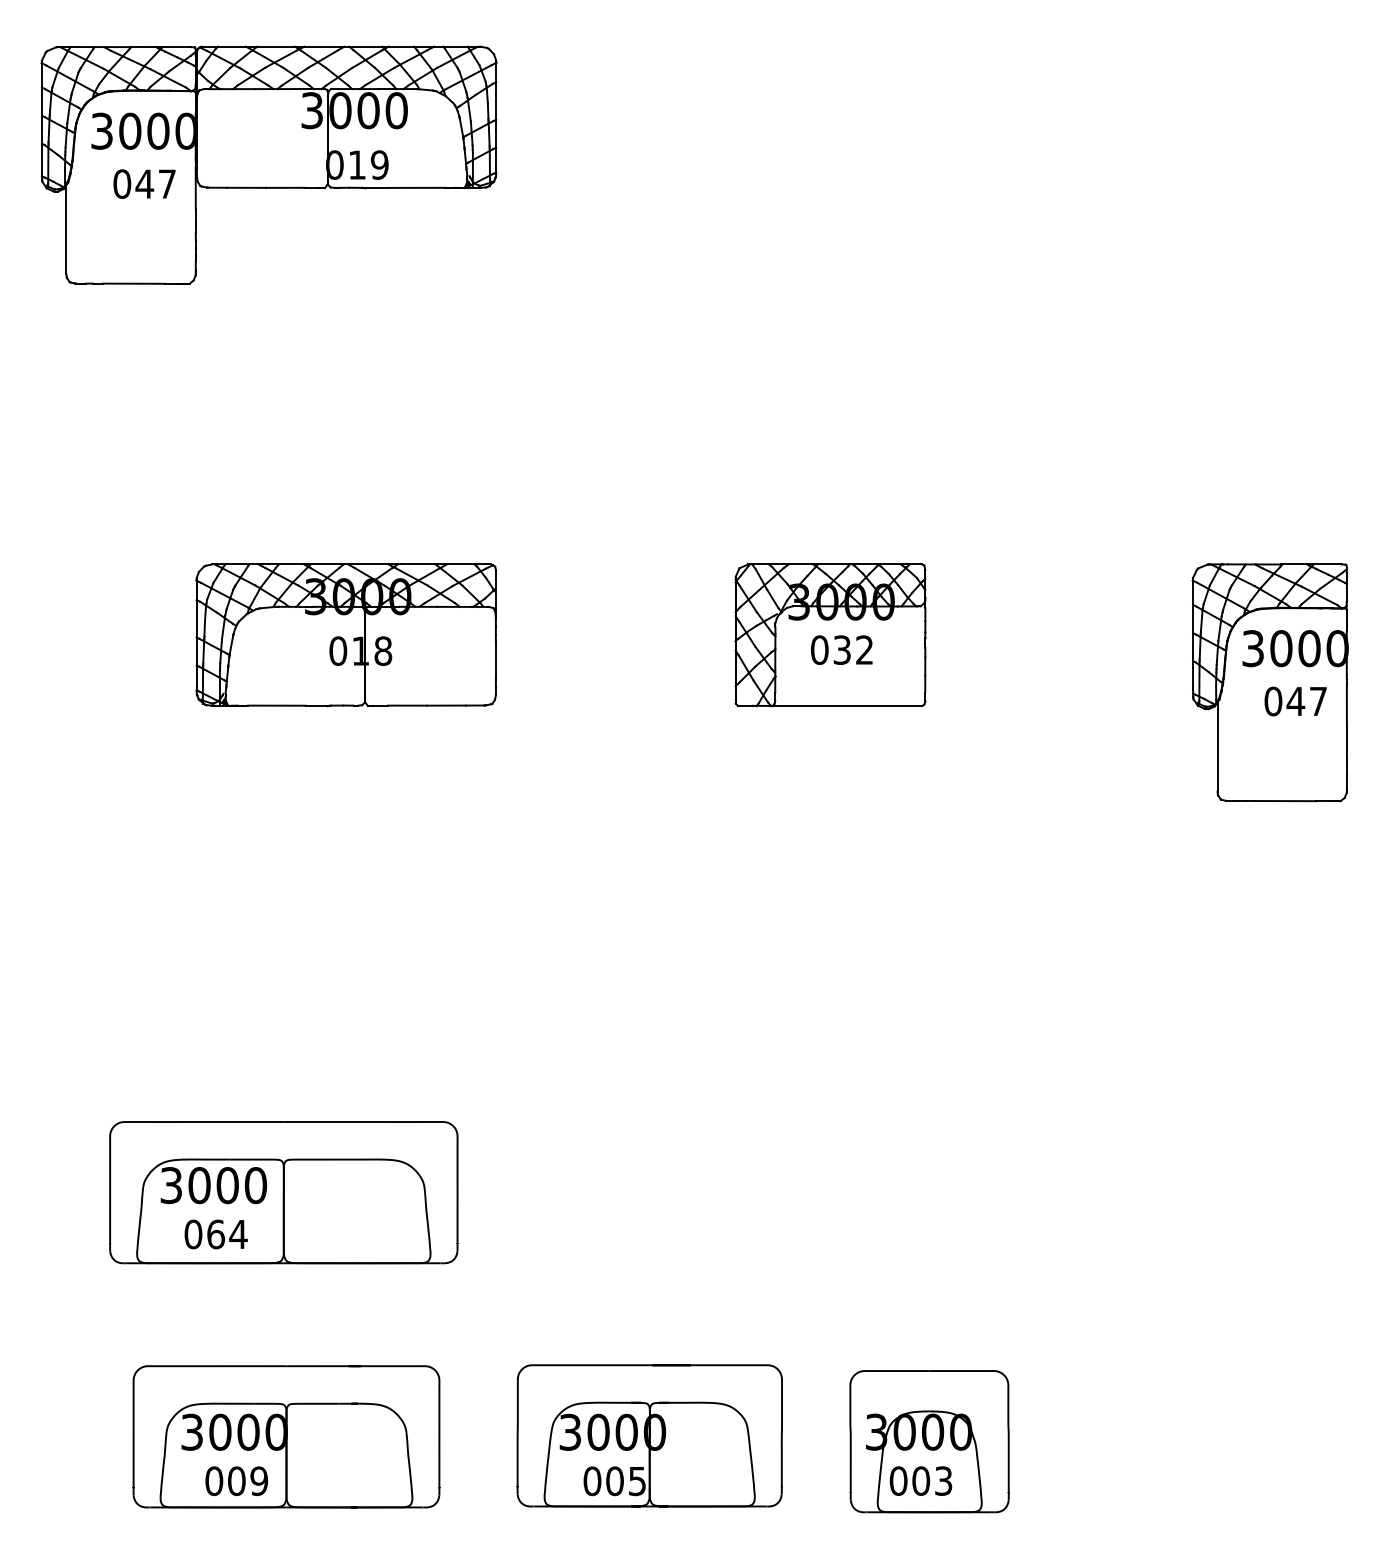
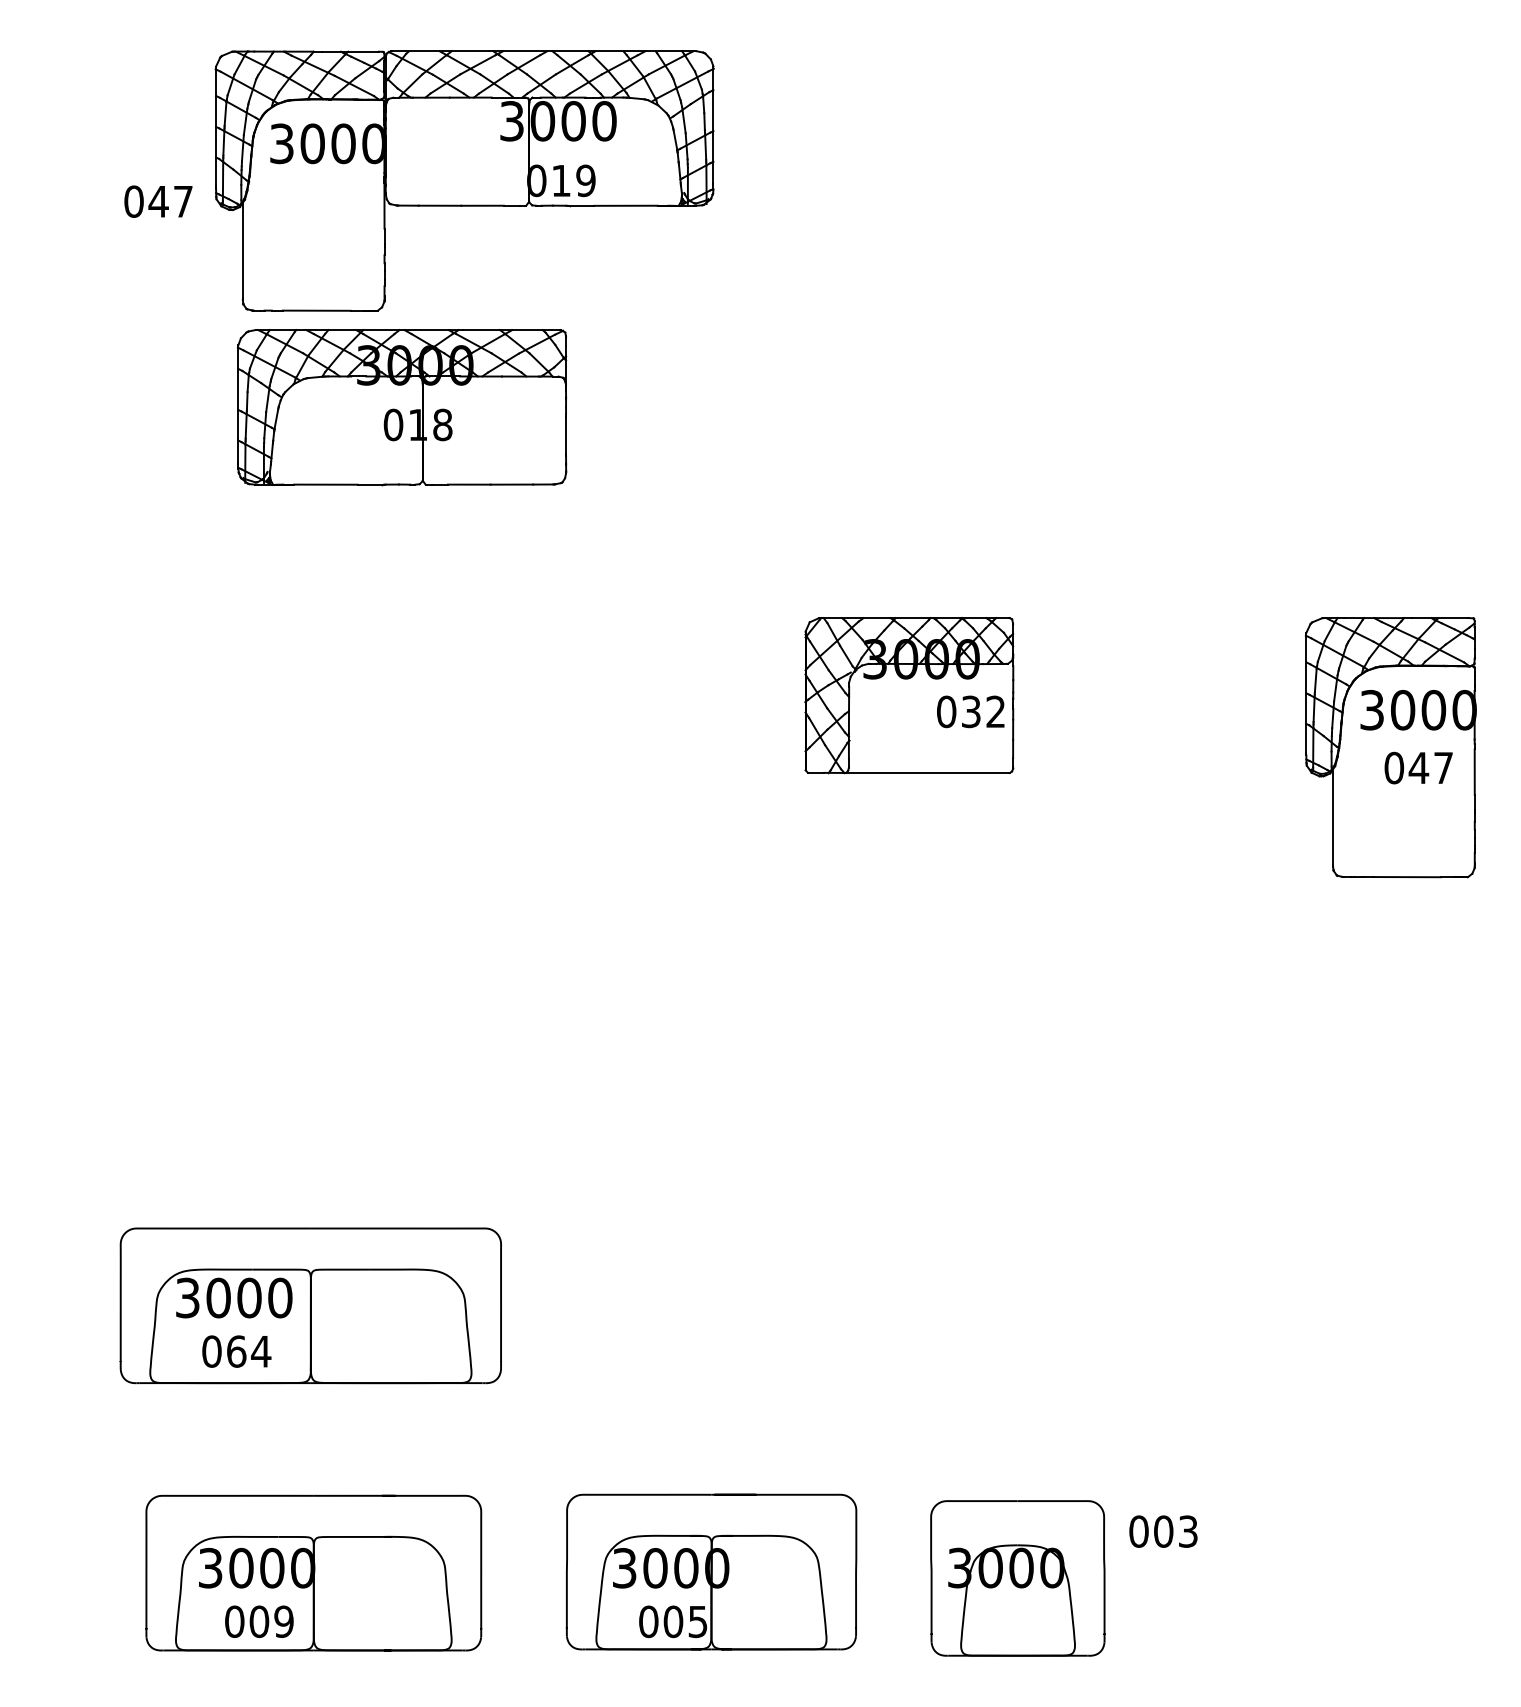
part: (268, 164) -> (464, 180), moved
part: (346, 635) -> (402, 407), moved
text: (841, 649) -> (970, 711), moved
text: (921, 1480) -> (1163, 1531), moved

